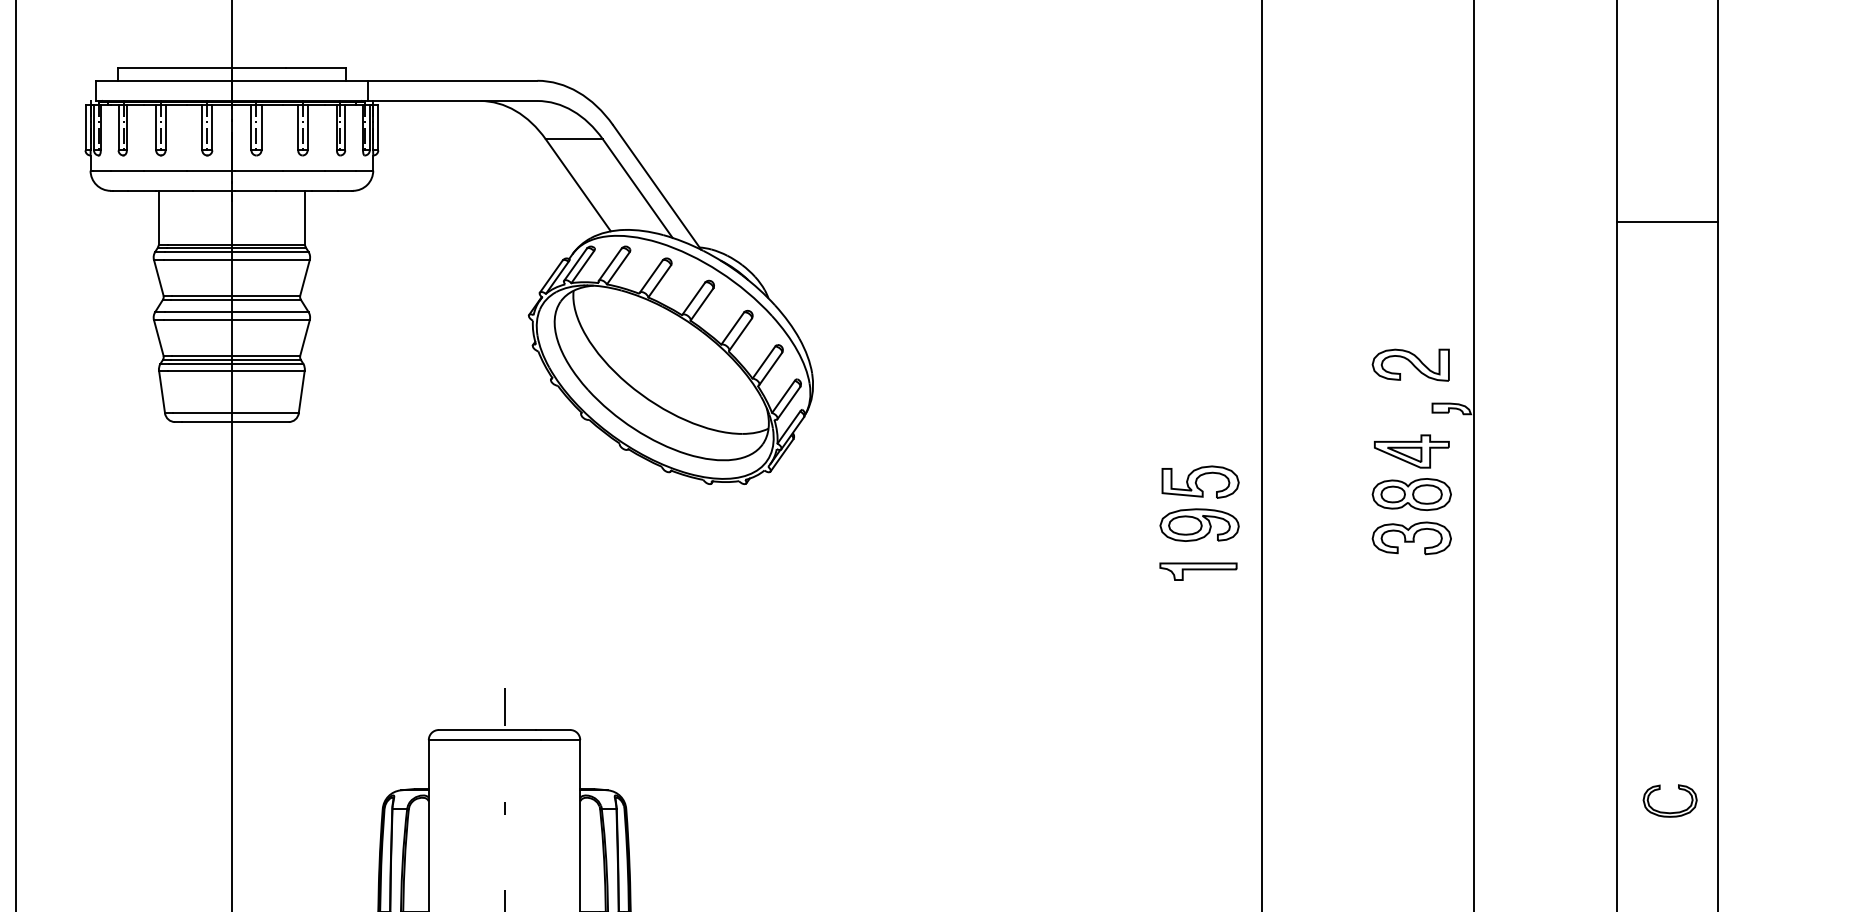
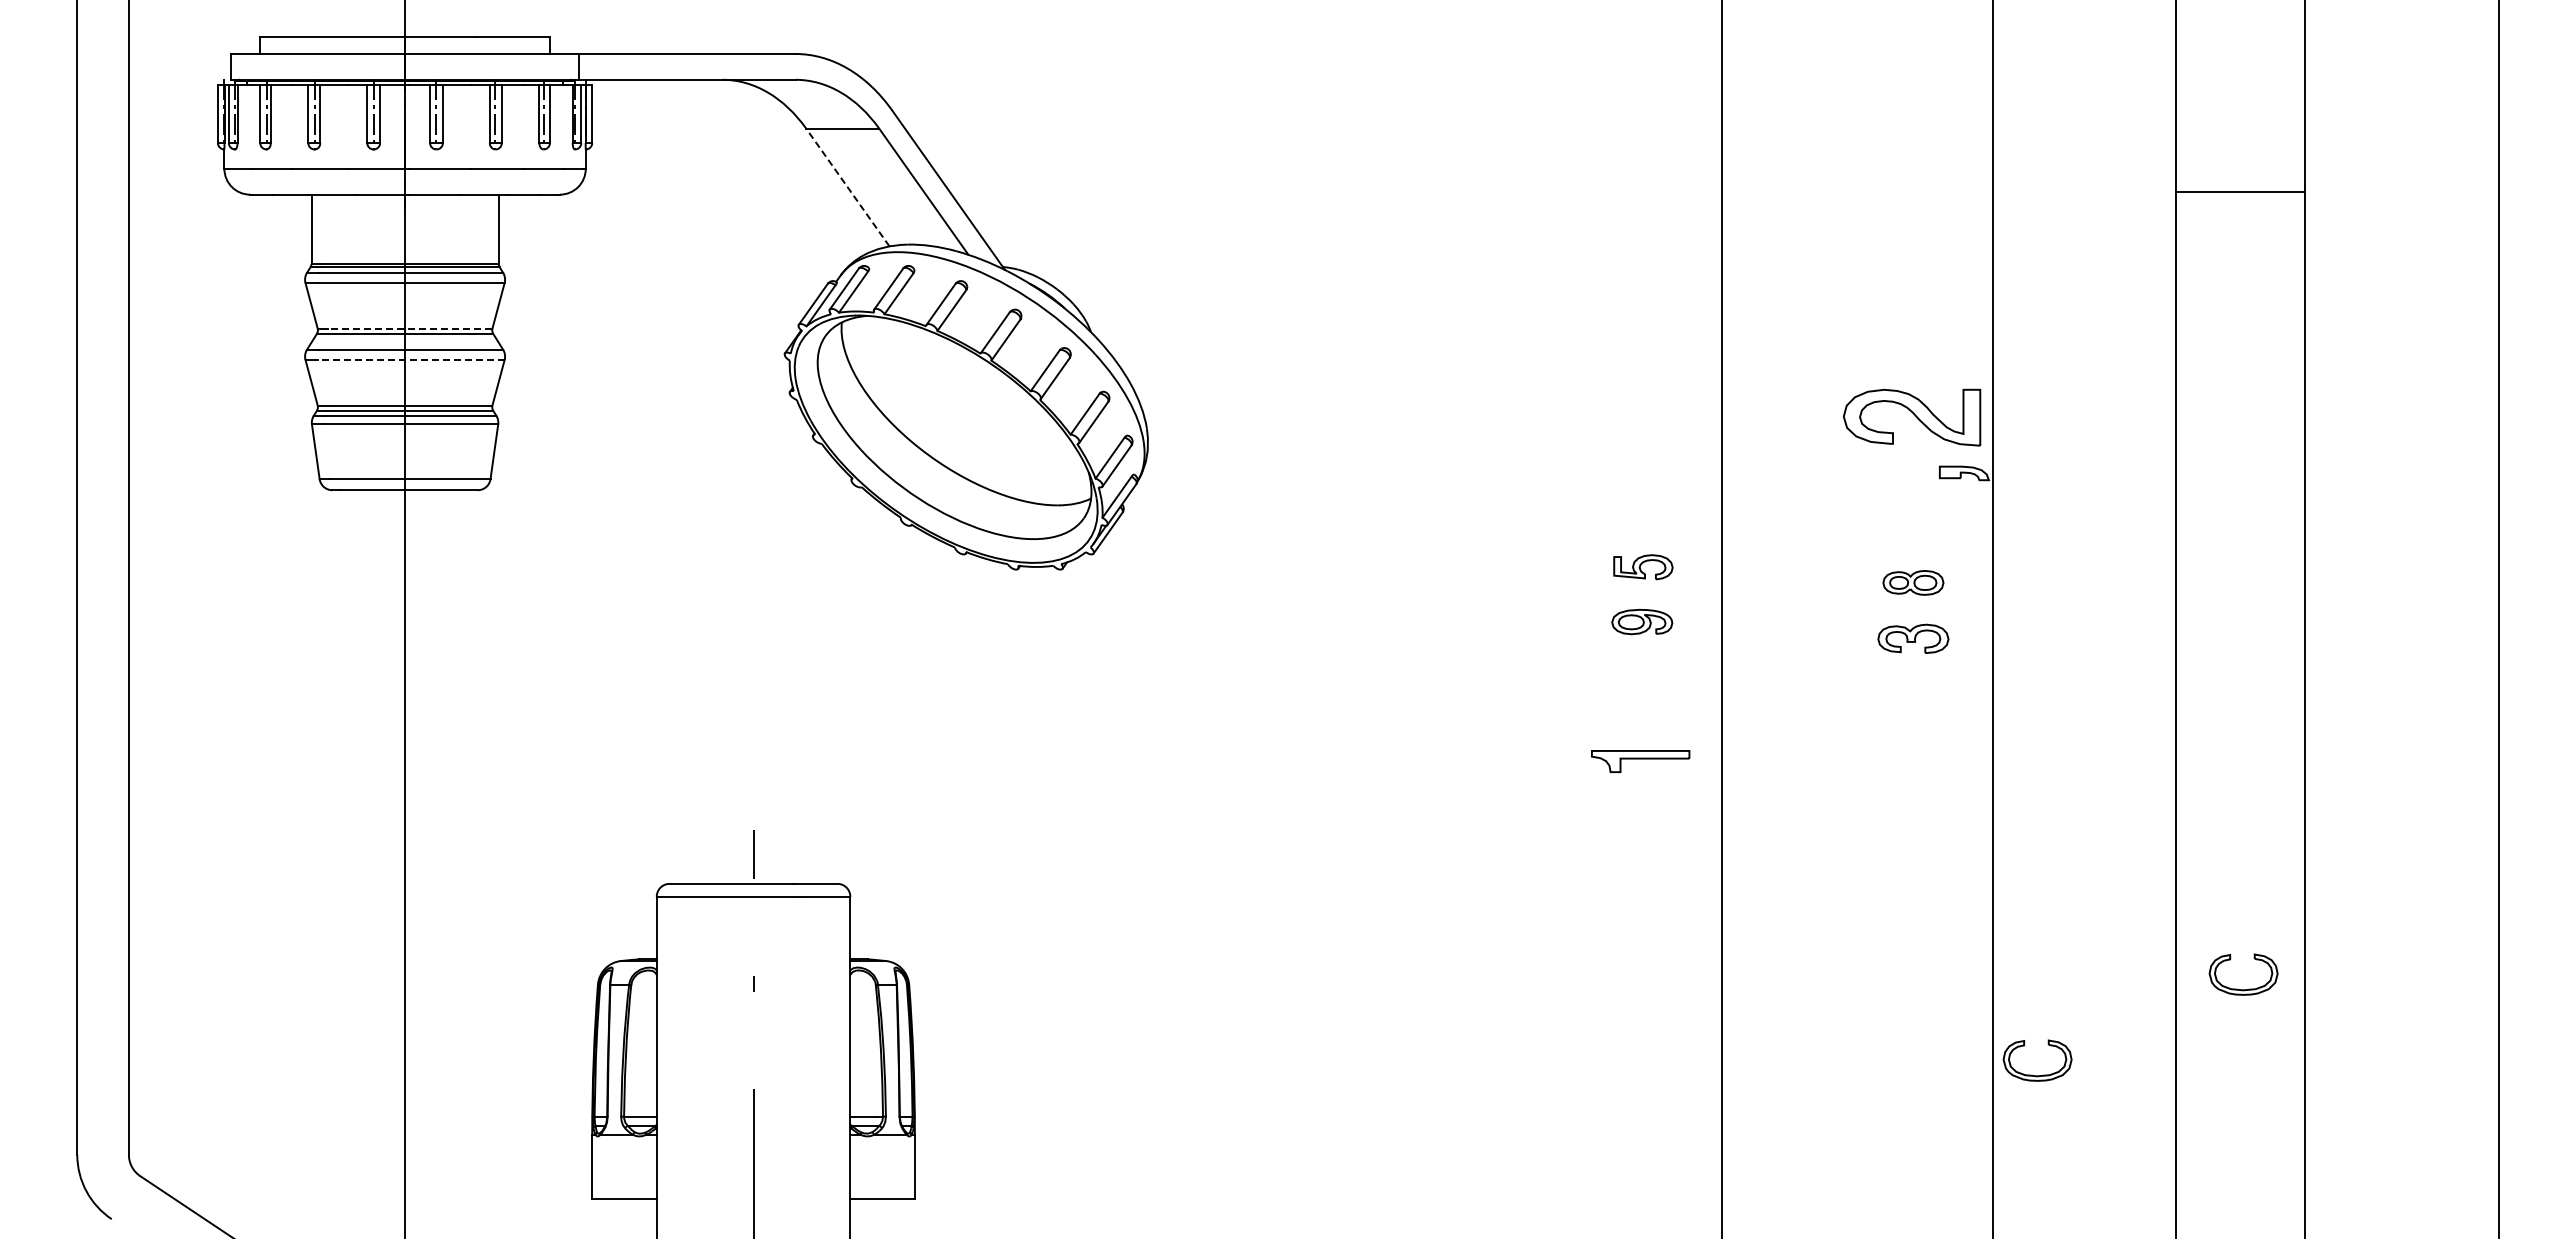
line: (578, 185) -> (847, 187), solid -> dashed
line: (1667, 222) -> (2240, 192), moved
line: (236, 295) -> (410, 328), solid -> dashed
line: (236, 319) -> (410, 359), solid -> dashed
part: (1410, 365) -> (1911, 417), size x1.4
part: (1411, 451) -> (1913, 527), removed
part: (1200, 482) -> (1643, 567), size x0.6
part: (1411, 494) -> (1913, 582), size x0.6
part: (1199, 524) -> (1642, 621), size x0.6
part: (1411, 538) -> (1913, 638), size x0.7
part: (1198, 571) -> (1640, 761), moved
part: (1508, 879) -> (2037, 1075), added

